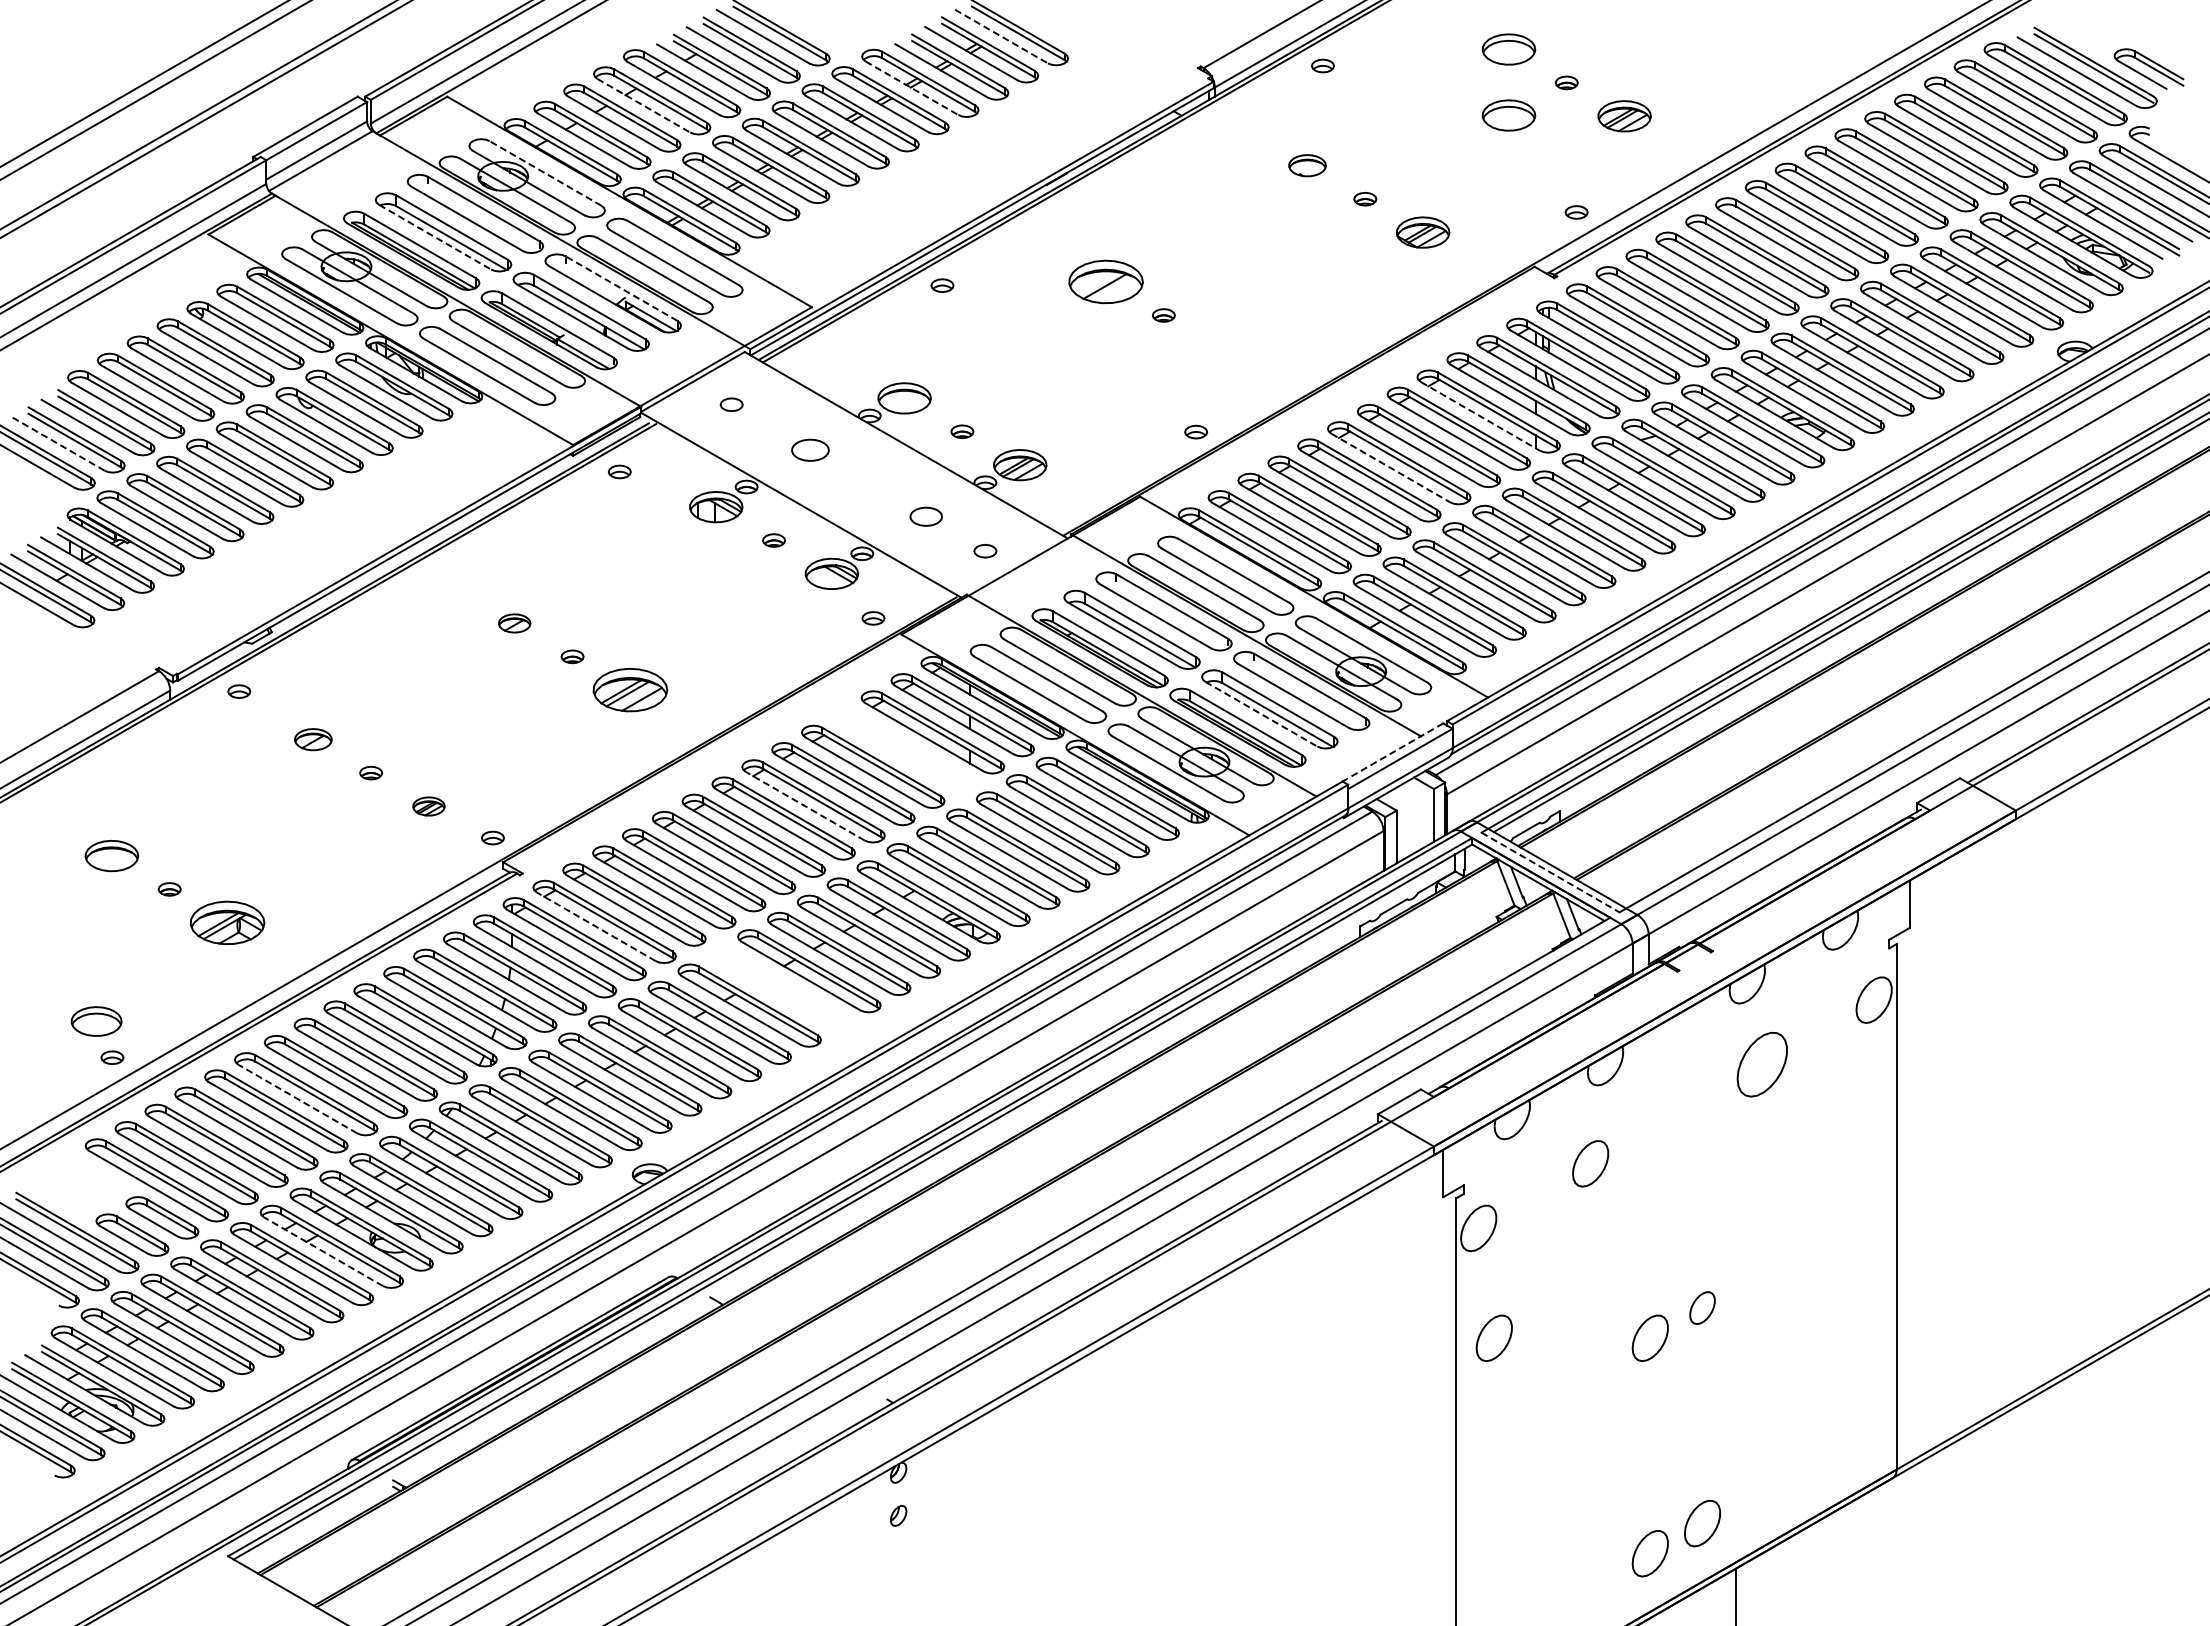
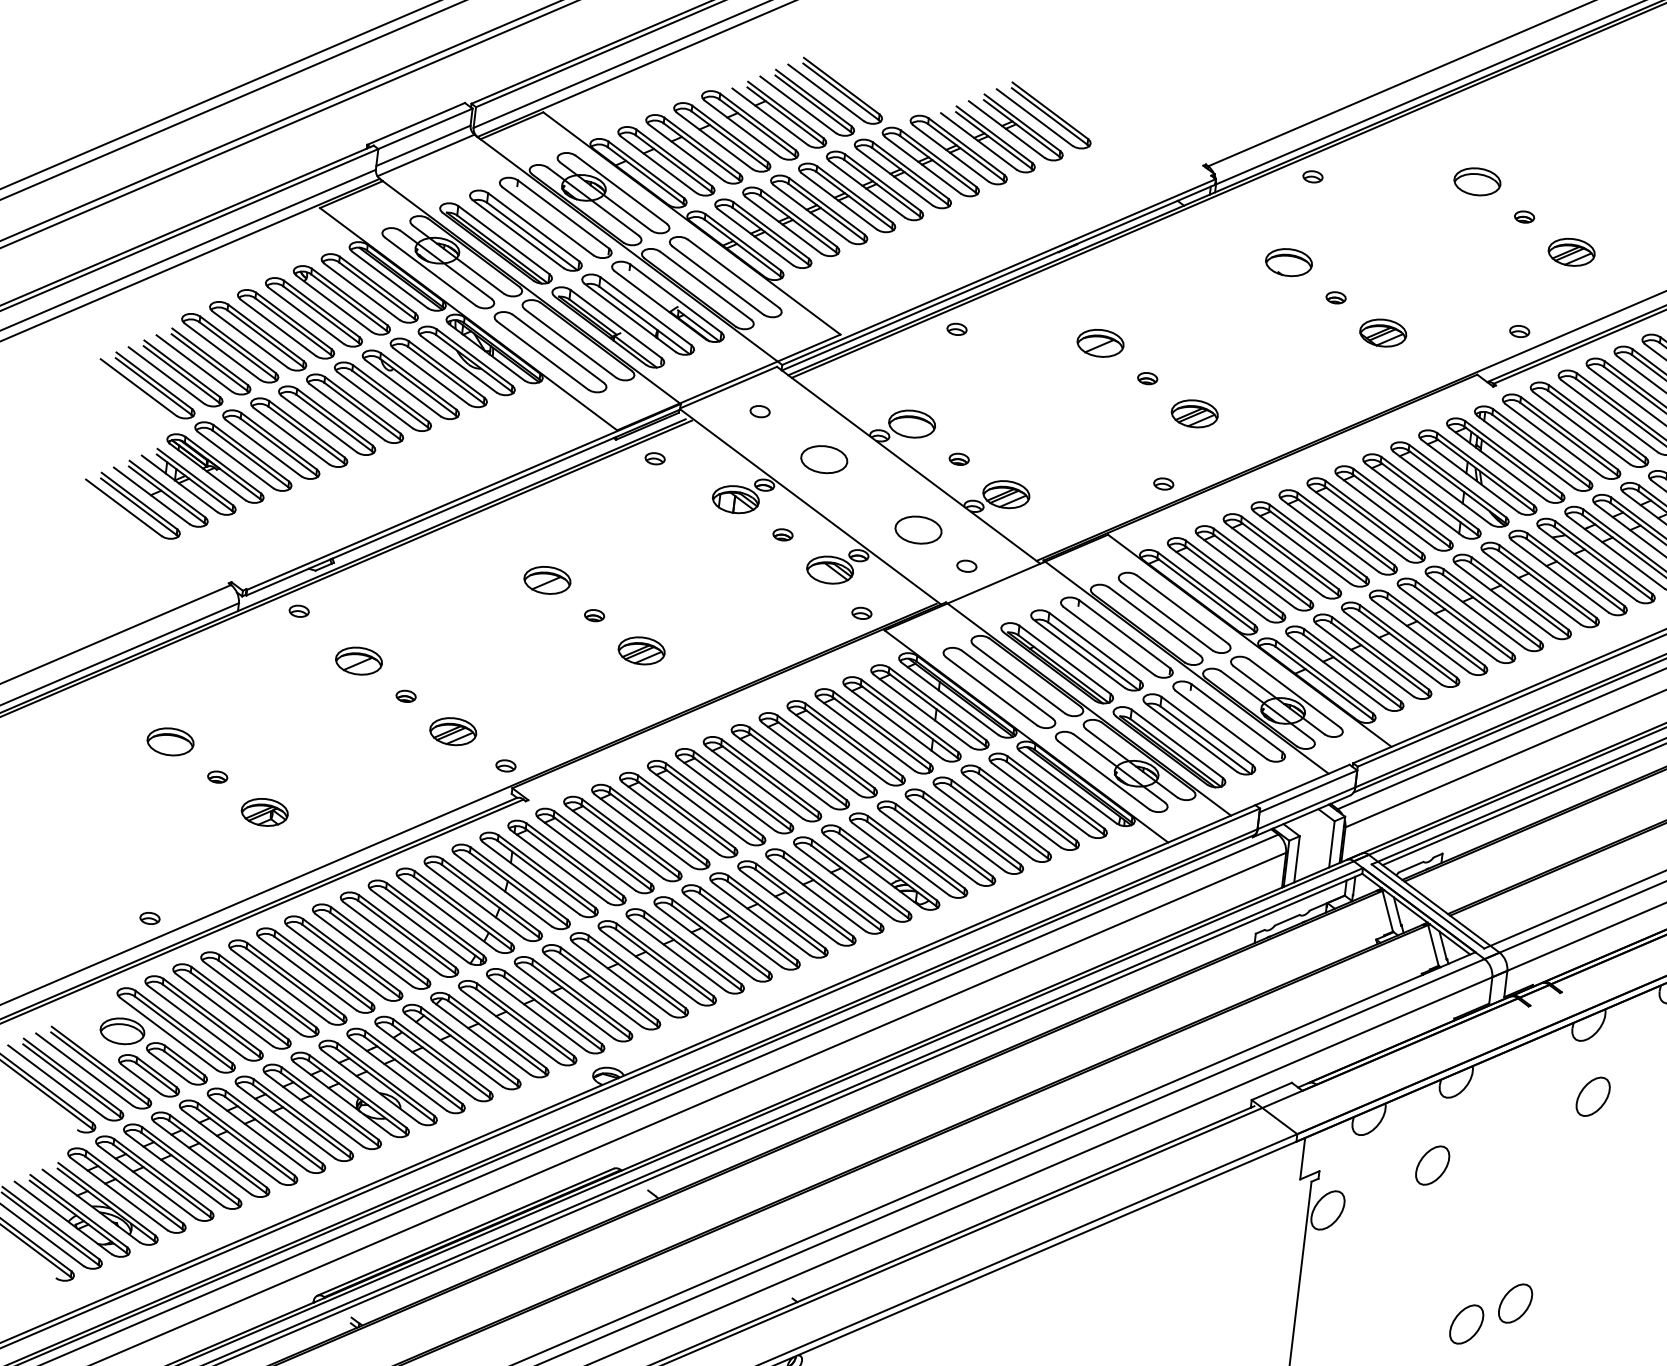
line: (1001, 36) -> (1034, 117), dashed -> solid
line: (911, 88) -> (950, 153), dashed -> solid
line: (643, 105) -> (714, 140), dashed -> solid
part: (1508, 115) -> (1470, 239), removed
part: (1307, 165) -> (1289, 262), size x1.43
line: (545, 173) -> (621, 189), dashed -> solid
line: (435, 237) -> (518, 234), dashed -> solid
part: (1105, 282) -> (1100, 343), size x0.71
line: (621, 288) -> (675, 298), dashed -> solid
part: (1221, 348) -> (1194, 413), added
line: (1480, 416) -> (1414, 500), dashed -> solid
line: (58, 443) -> (166, 375), dashed -> solid
part: (810, 450) -> (824, 459), size x1.43
line: (1390, 468) -> (1330, 536), dashed -> solid
part: (926, 516) -> (918, 529), size x1.67
part: (514, 623) -> (547, 580), size x1.67
part: (630, 690) -> (641, 651), size x0.71
line: (1261, 714) -> (1191, 738), dashed -> solid
part: (313, 739) -> (359, 660), size x1.43
part: (902, 749) -> (873, 731), added
line: (1392, 752) -> (1302, 784), dashed -> solid
part: (428, 806) -> (452, 731), size x1.67
line: (805, 806) -> (782, 770), dashed -> solid
line: (1550, 872) -> (1427, 906), dashed -> solid
part: (227, 922) -> (264, 812), size x0.71
line: (596, 926) -> (587, 854), dashed -> solid
part: (779, 988) -> (741, 927), added
part: (96, 1021) -> (122, 1031), moved
part: (1761, 1064) -> (1592, 1096), size x0.71
line: (297, 1099) -> (307, 974), dashed -> solid
line: (323, 1251) -> (314, 1110), dashed -> solid
part: (1702, 1307) -> (1515, 1303), size x1.43
part: (1493, 1337) -> (1329, 1307), removed

